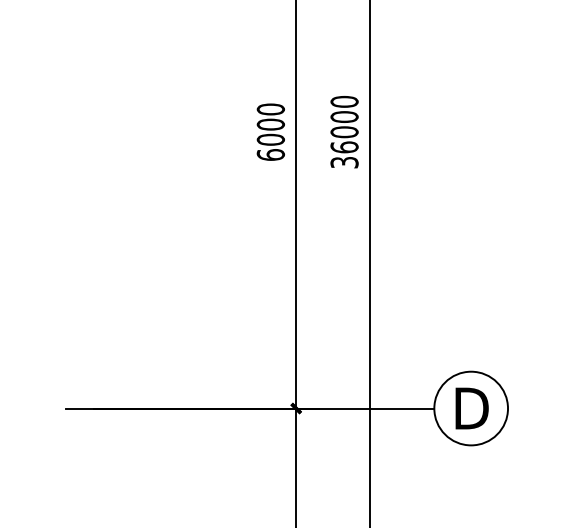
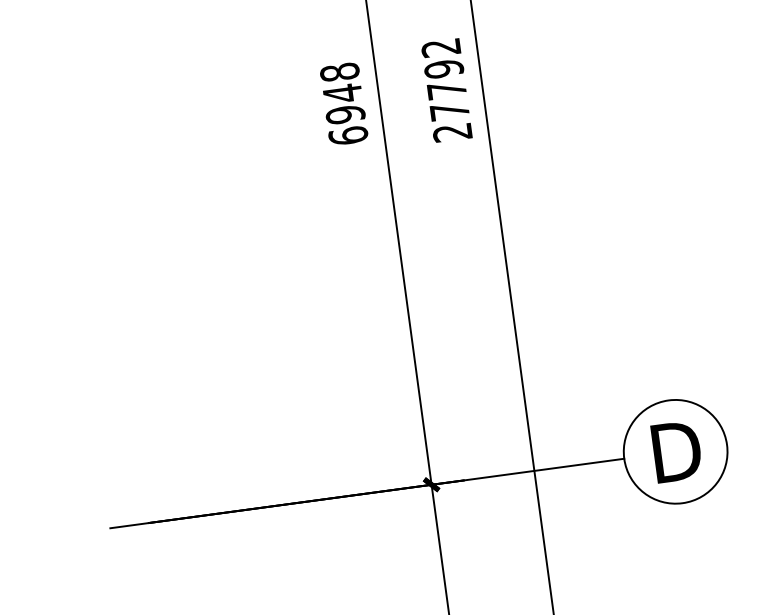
text: (270, 124) -> (342, 93), 6000 -> 6948
text: (344, 131) -> (446, 89), 36000 -> 27792

